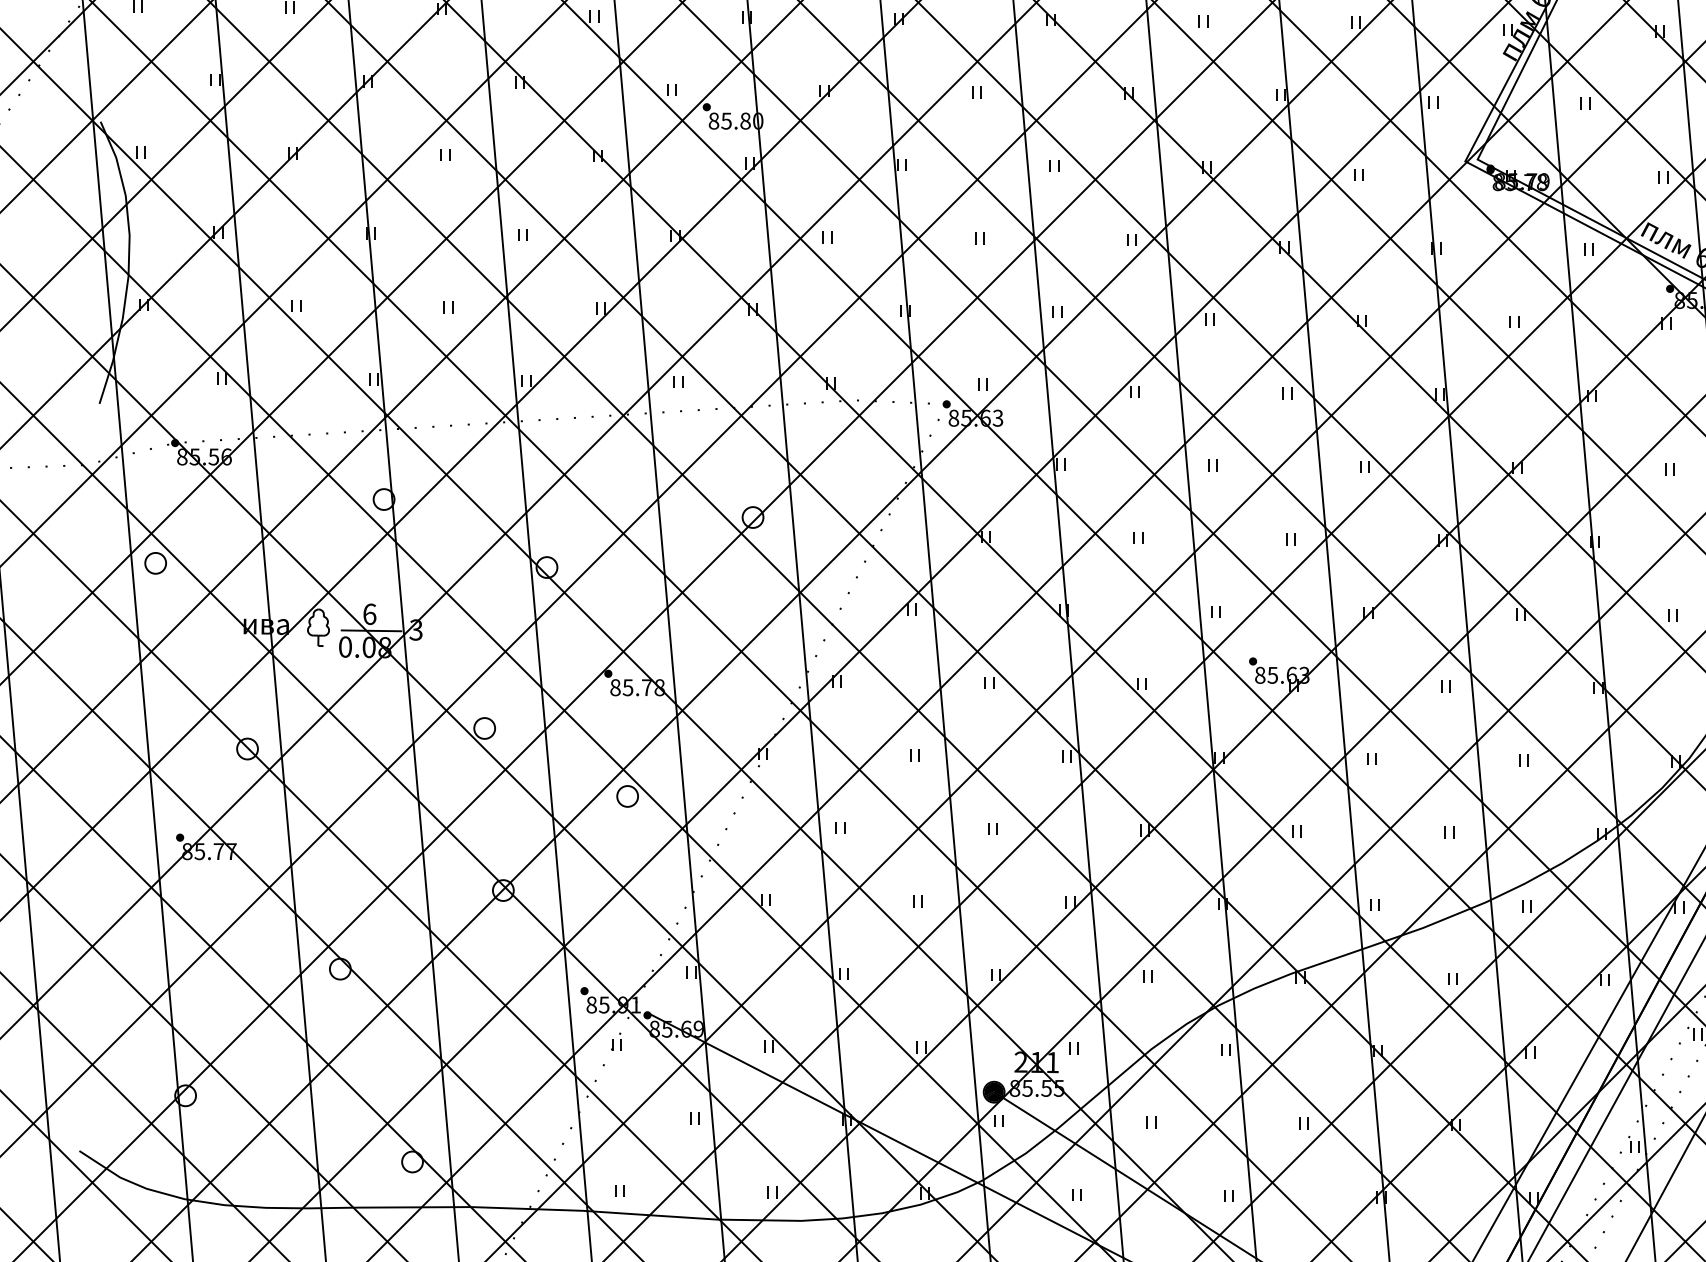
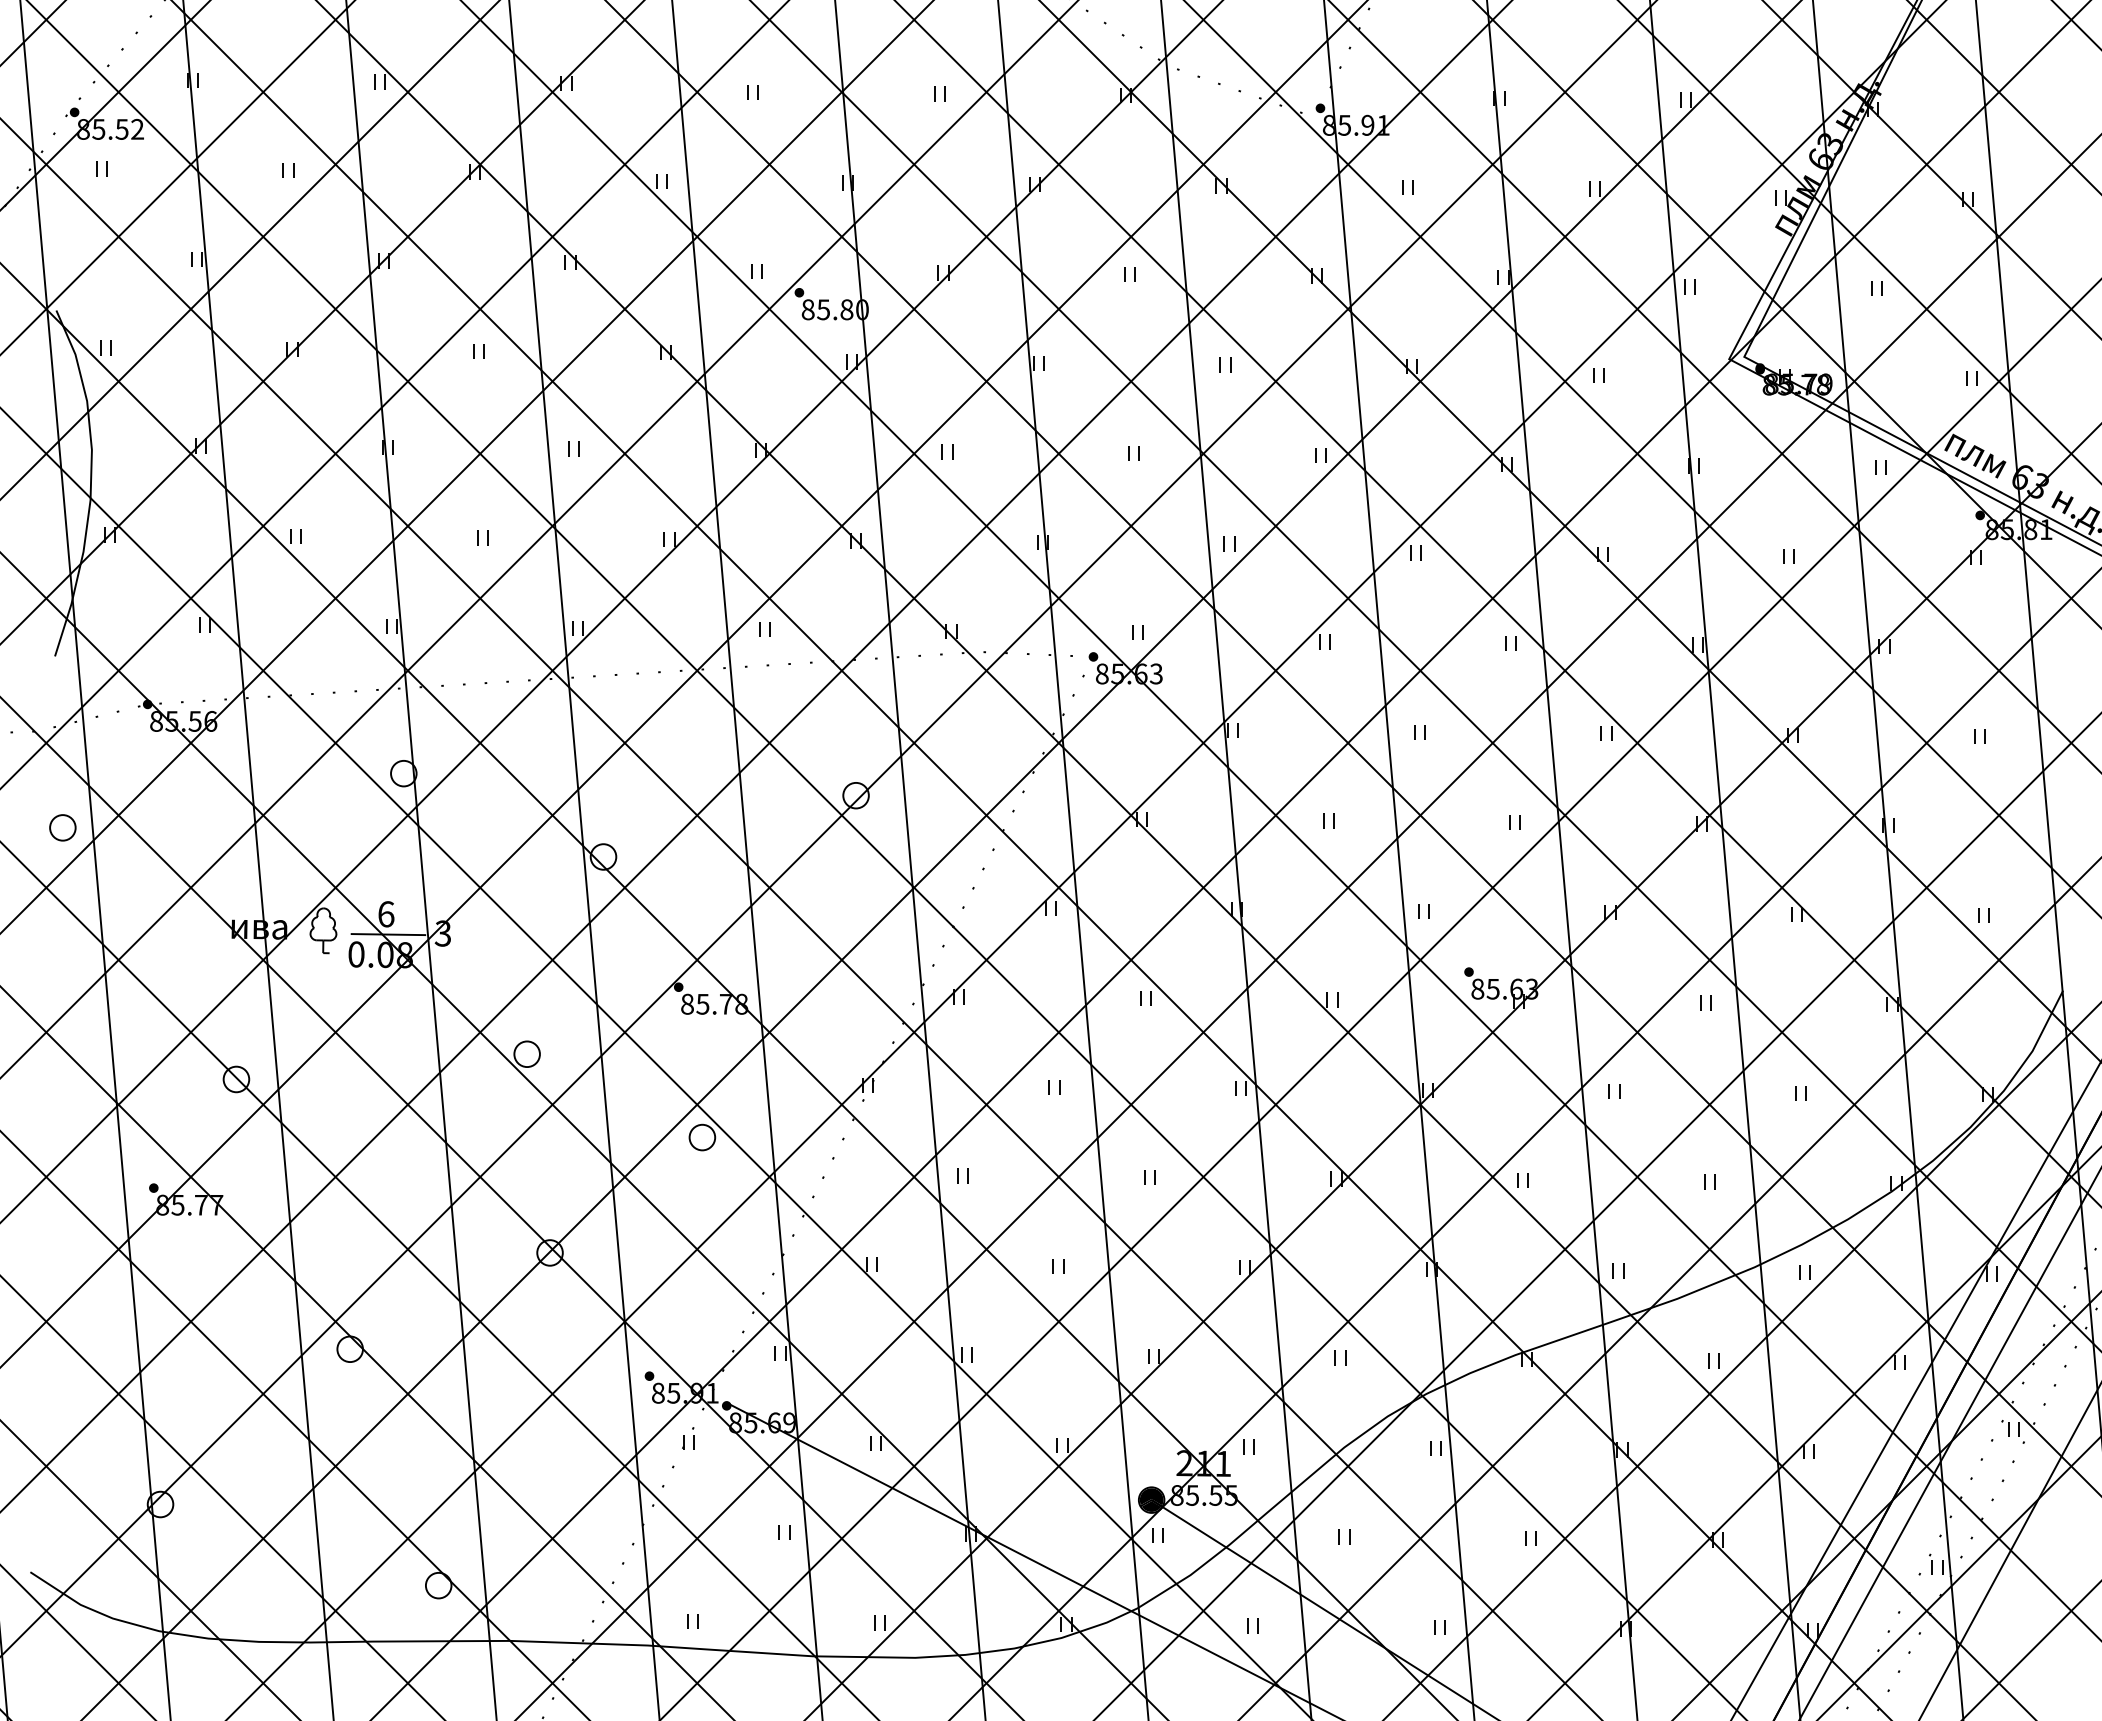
part: (155, 563) -> (62, 827), moved

